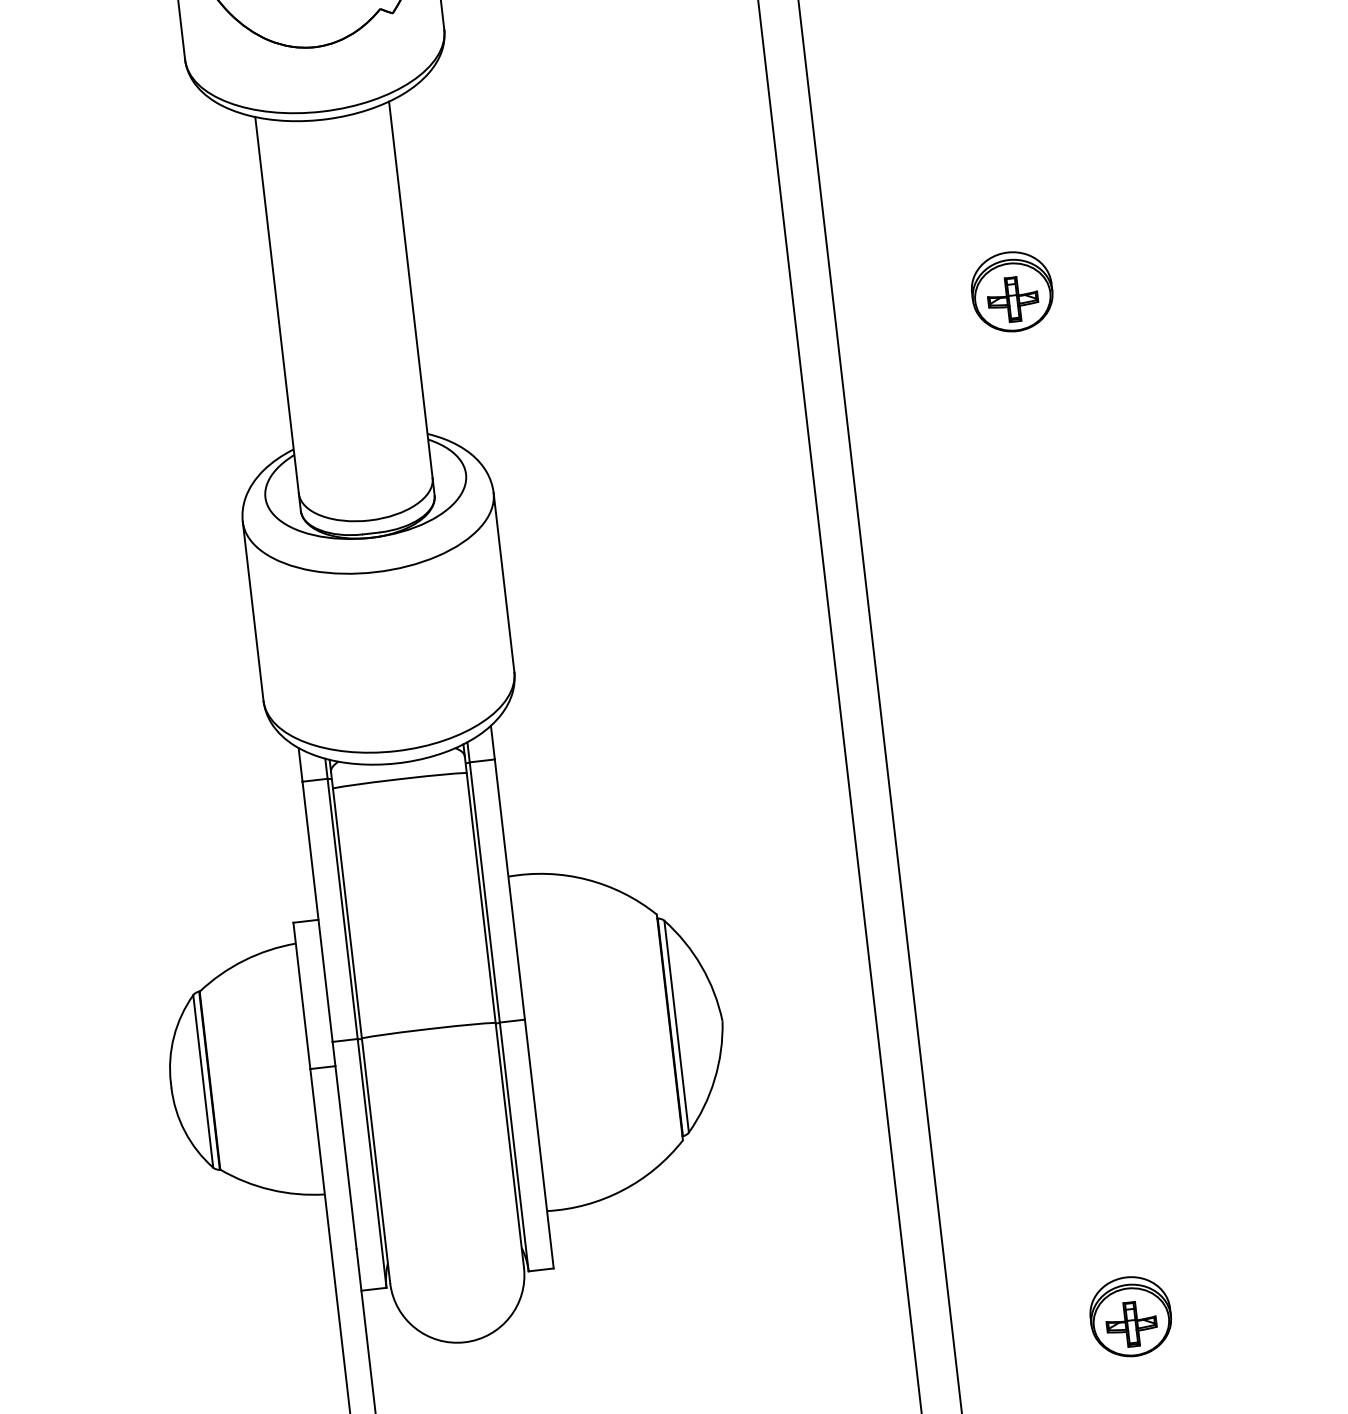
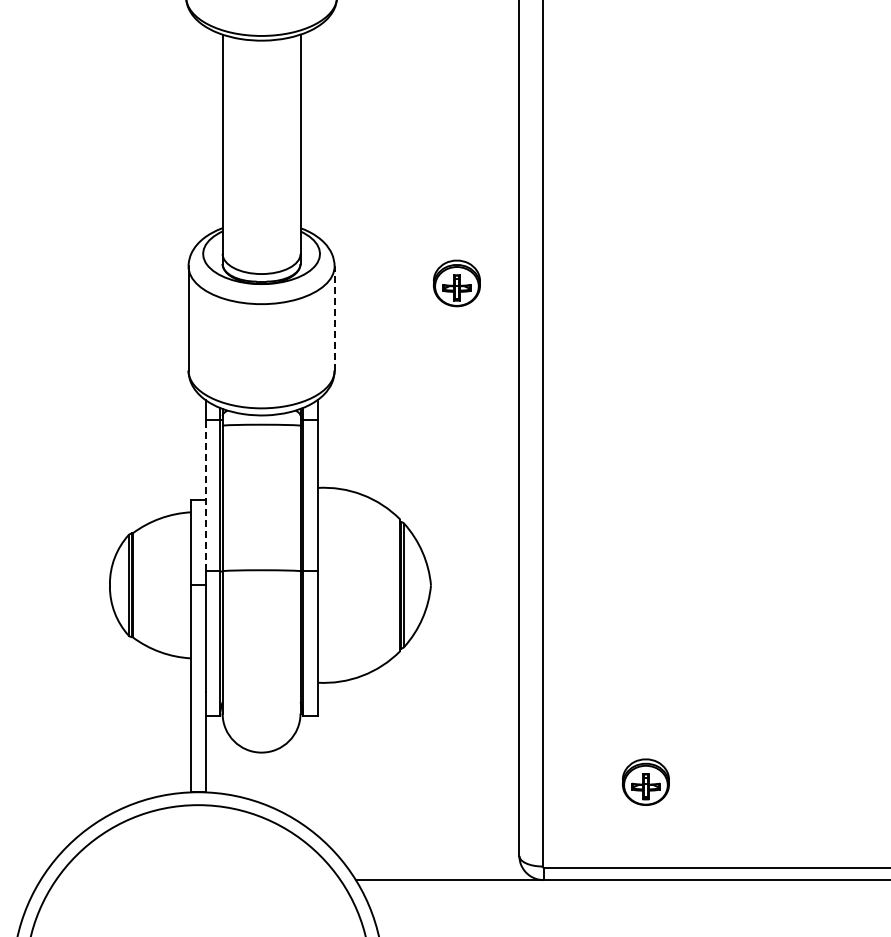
part: (1011, 292) -> (456, 283), moved
line: (503, 582) -> (334, 318), solid -> dashed
line: (317, 911) -> (205, 495), solid -> dashed

